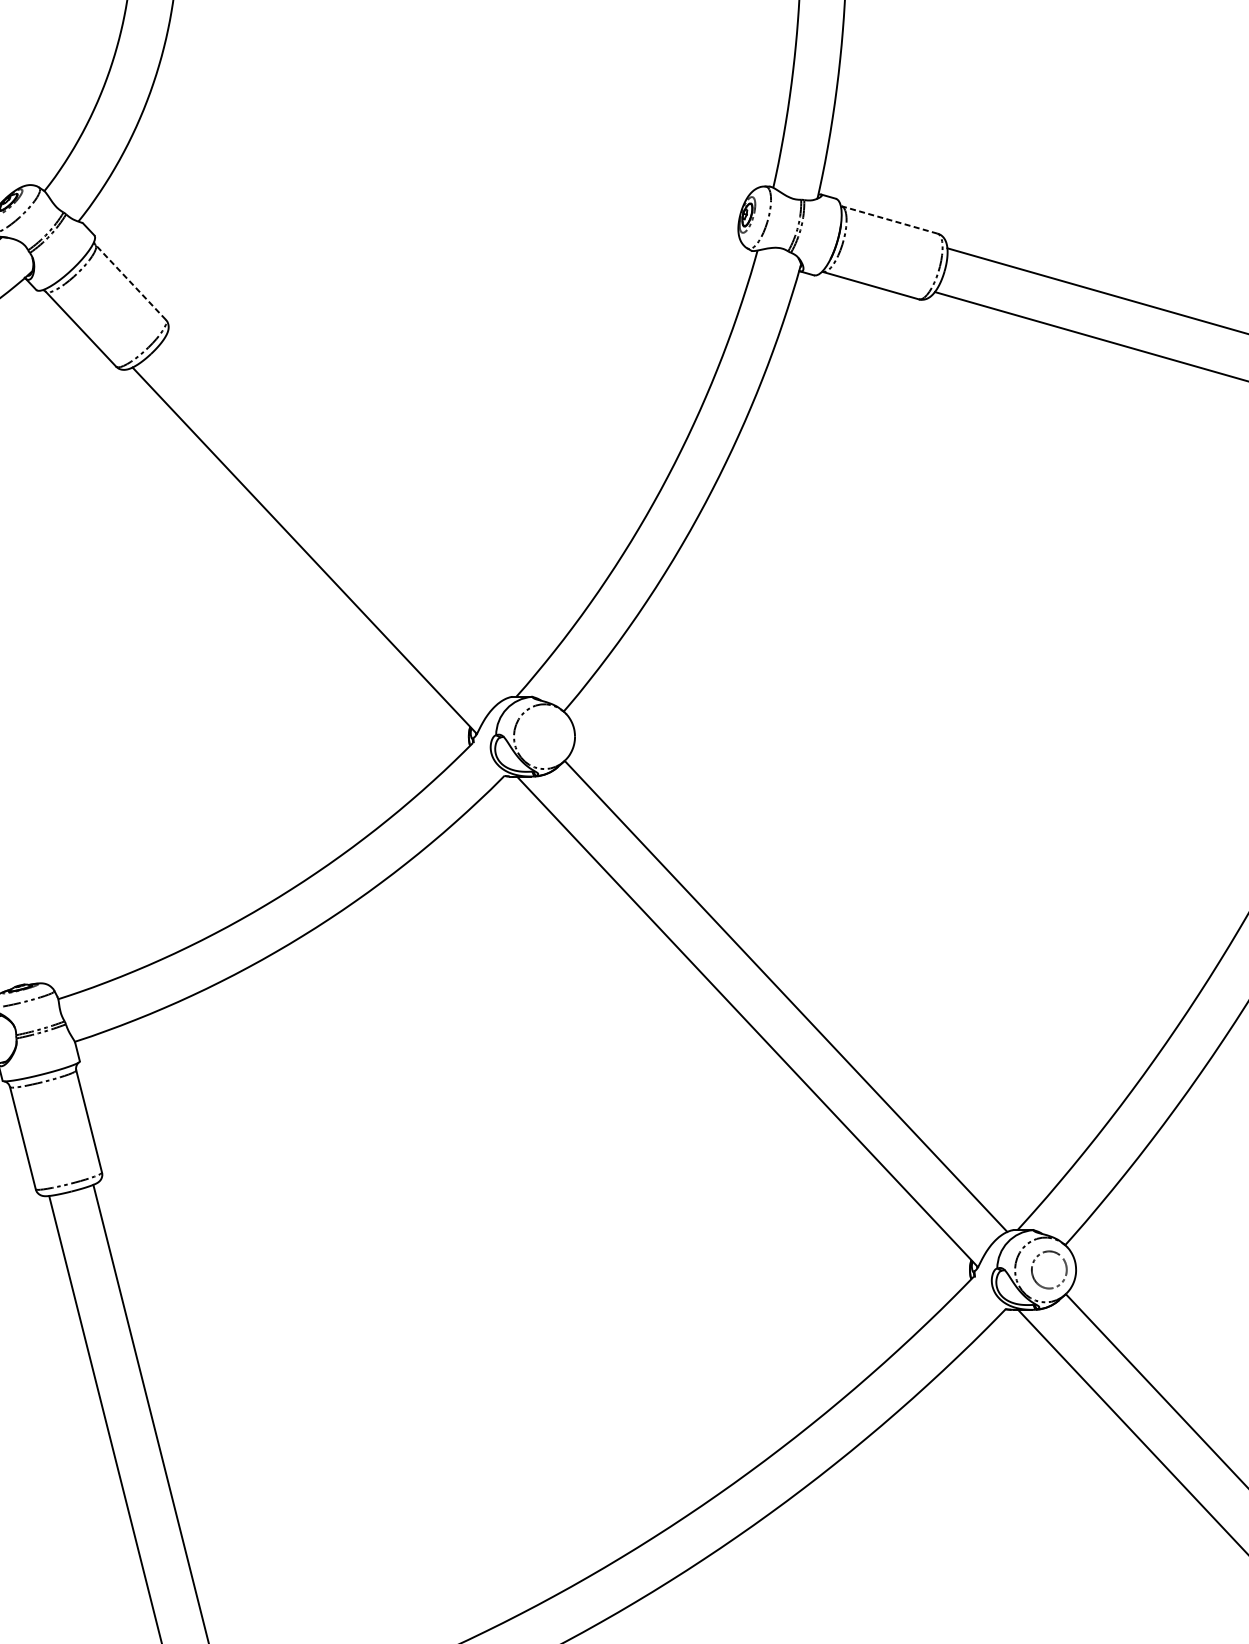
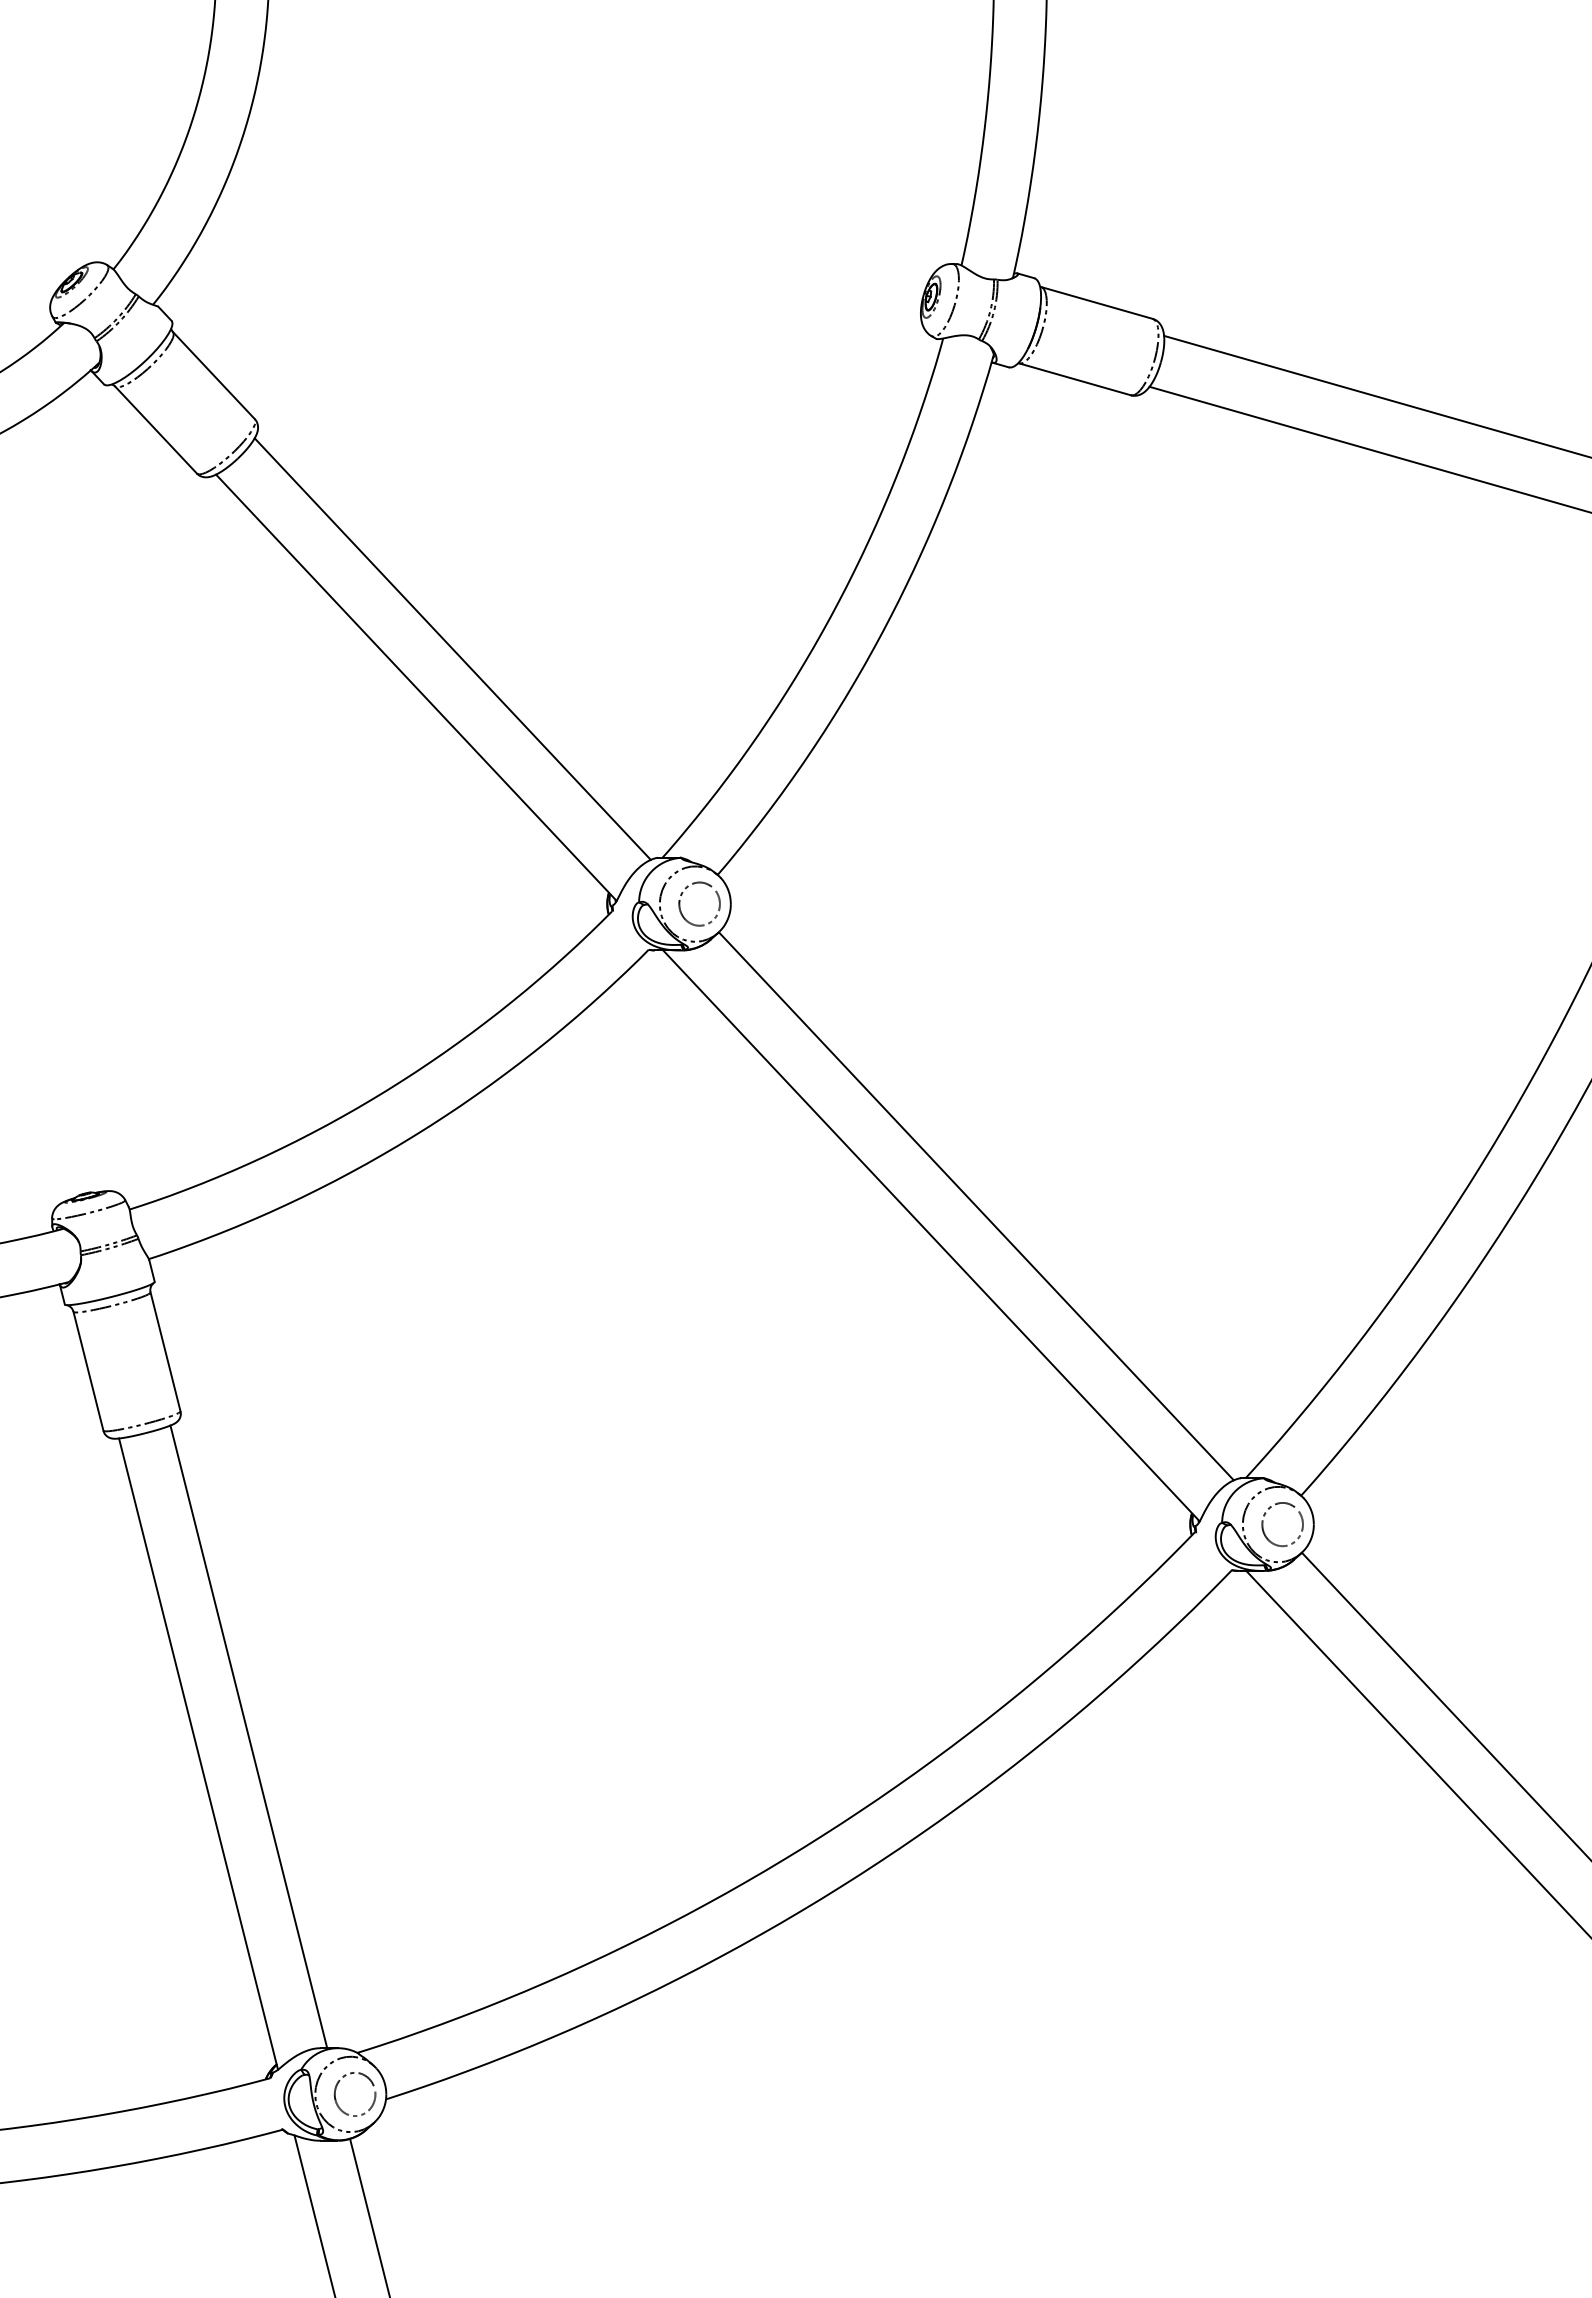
line: (889, 219) -> (1096, 302), dashed -> solid
line: (130, 282) -> (213, 375), dashed -> solid
line: (335, 516) -> (452, 648), added
part: (531, 736) -> (680, 903), added

